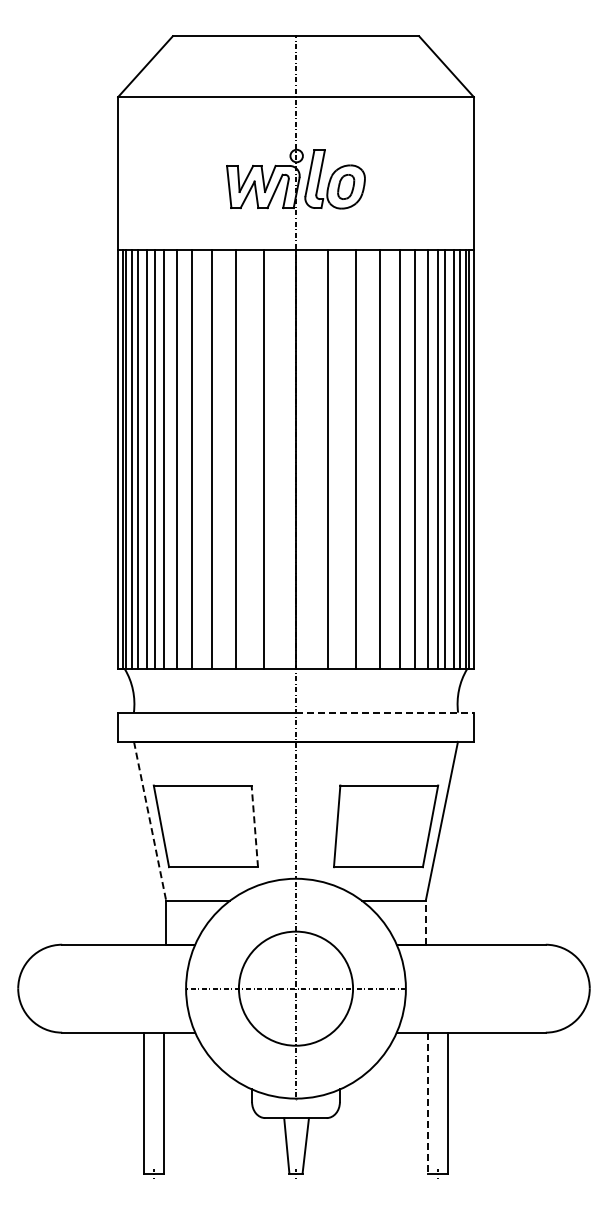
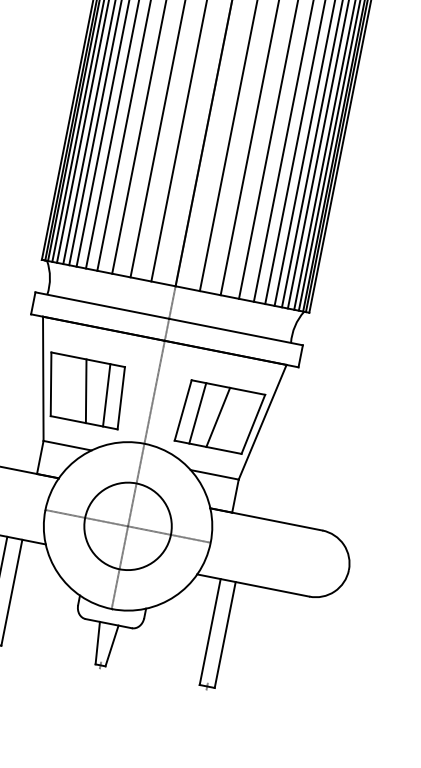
line: (384, 712) -> (235, 331), dashed -> solid
line: (150, 821) -> (43, 379), dashed -> solid
line: (207, 826) -> (85, 391), added
line: (235, 826) -> (106, 395), added
line: (254, 826) -> (121, 398), dashed -> solid
line: (356, 826) -> (197, 413), added
line: (383, 826) -> (217, 417), added
line: (425, 922) -> (235, 495), dashed -> solid
line: (427, 1103) -> (209, 632), dashed -> solid

